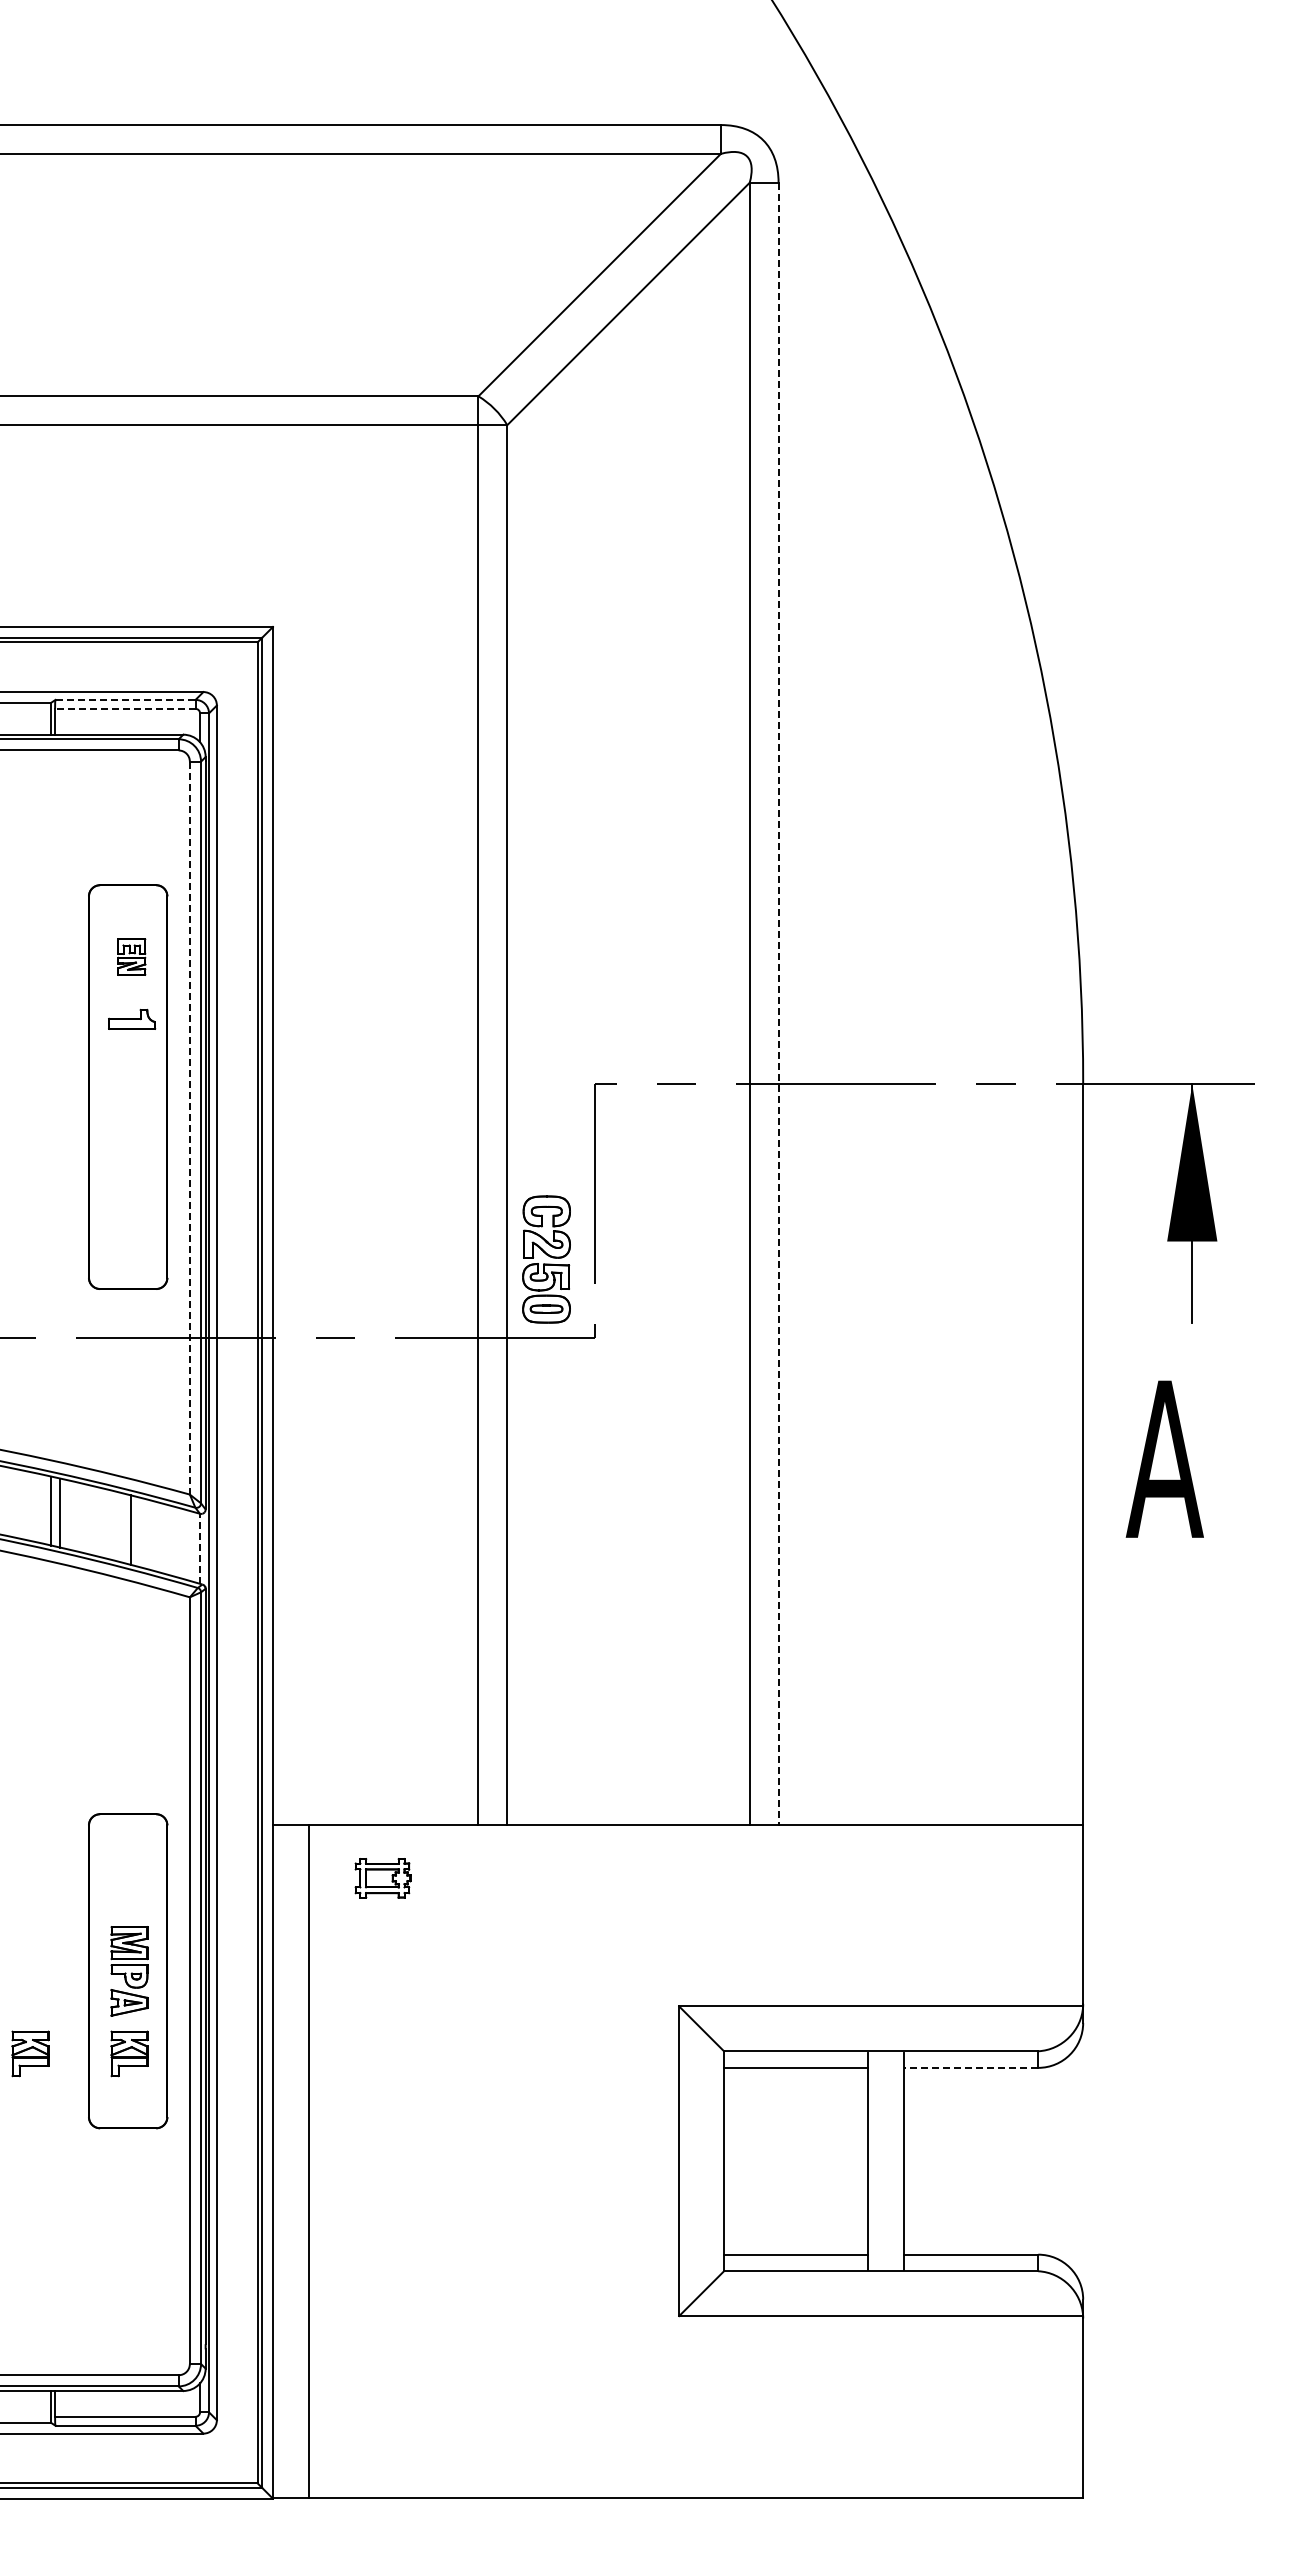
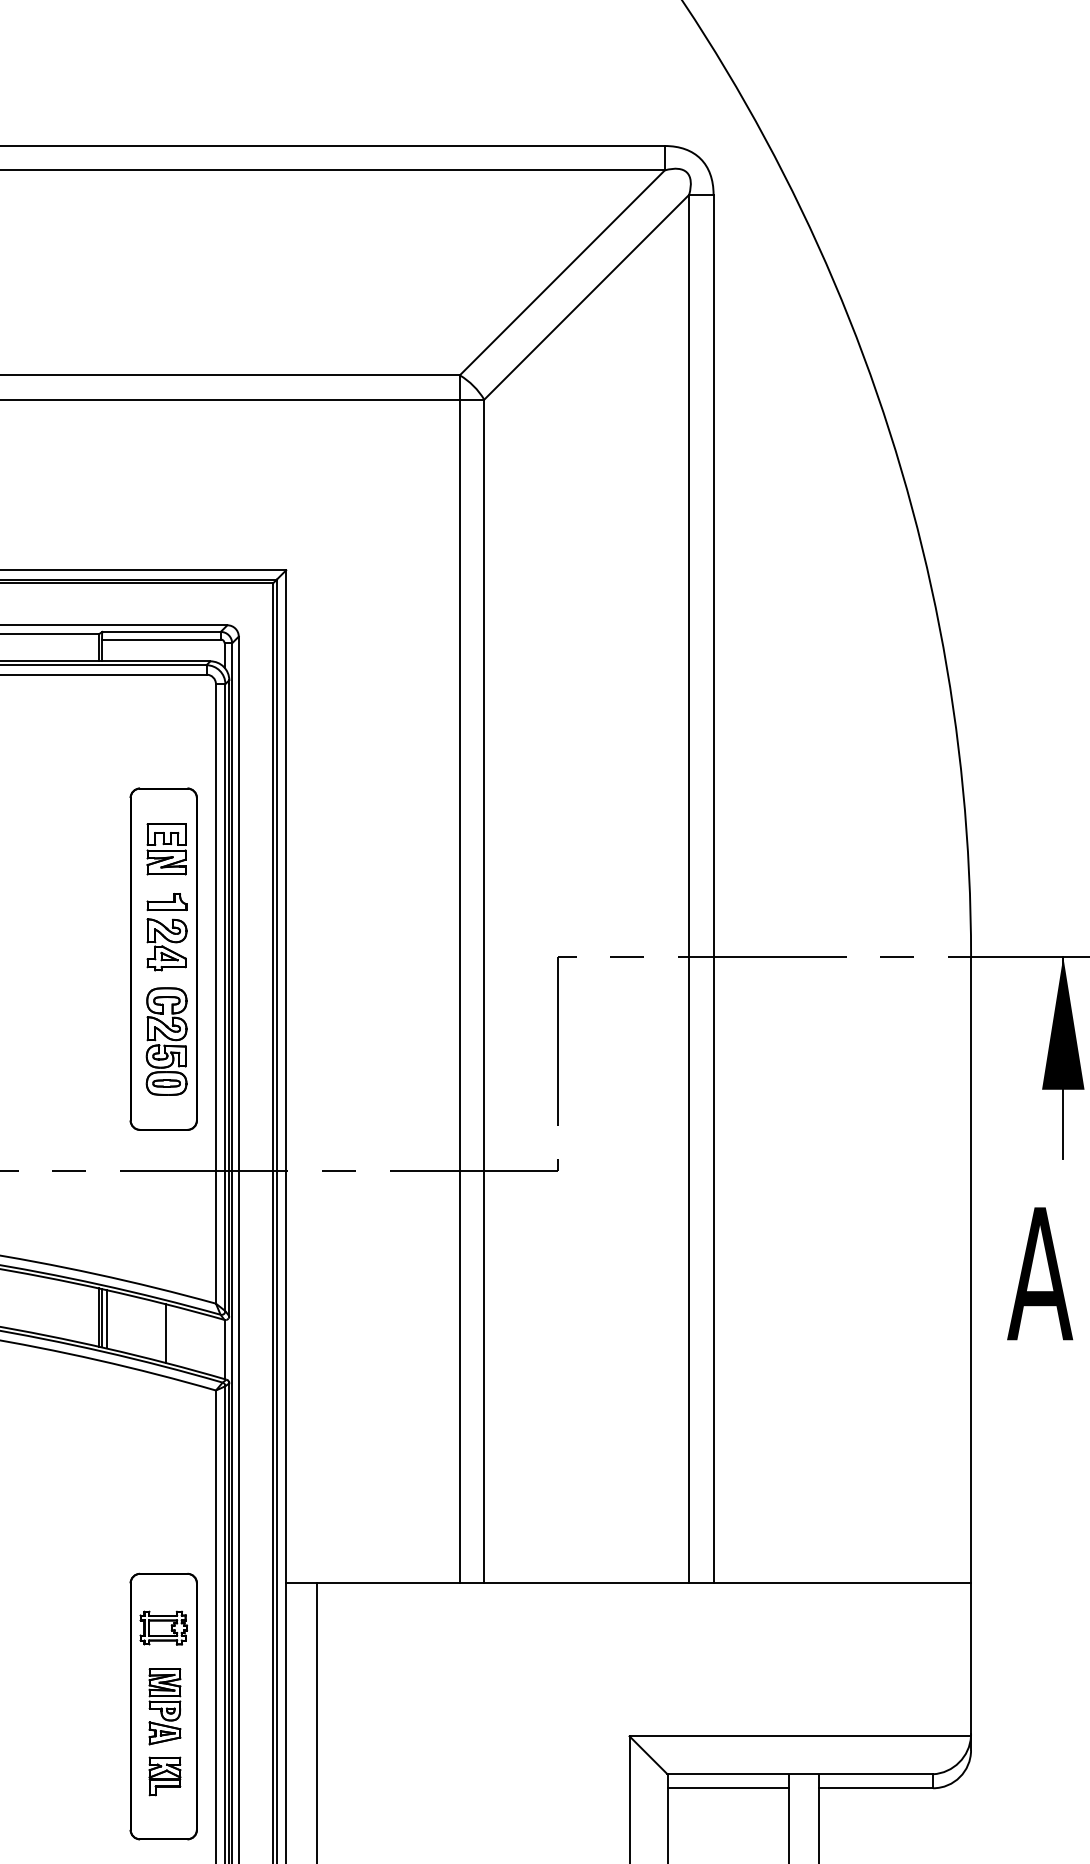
line: (126, 699) -> (162, 631), dashed -> solid
line: (124, 708) -> (160, 639), dashed -> solid
part: (131, 956) -> (166, 848), size x1.67
line: (778, 1003) -> (713, 888), dashed -> solid
part: (131, 1069) -> (166, 944), added
line: (189, 1127) -> (215, 993), dashed -> solid
part: (546, 1259) -> (166, 1041), moved
line: (55, 1511) -> (102, 1317), added
line: (200, 1548) -> (224, 1349), dashed -> solid
part: (382, 1878) -> (163, 1628), moved
part: (30, 2053) -> (81, 1776), removed
line: (970, 2067) -> (875, 1787), dashed -> solid

